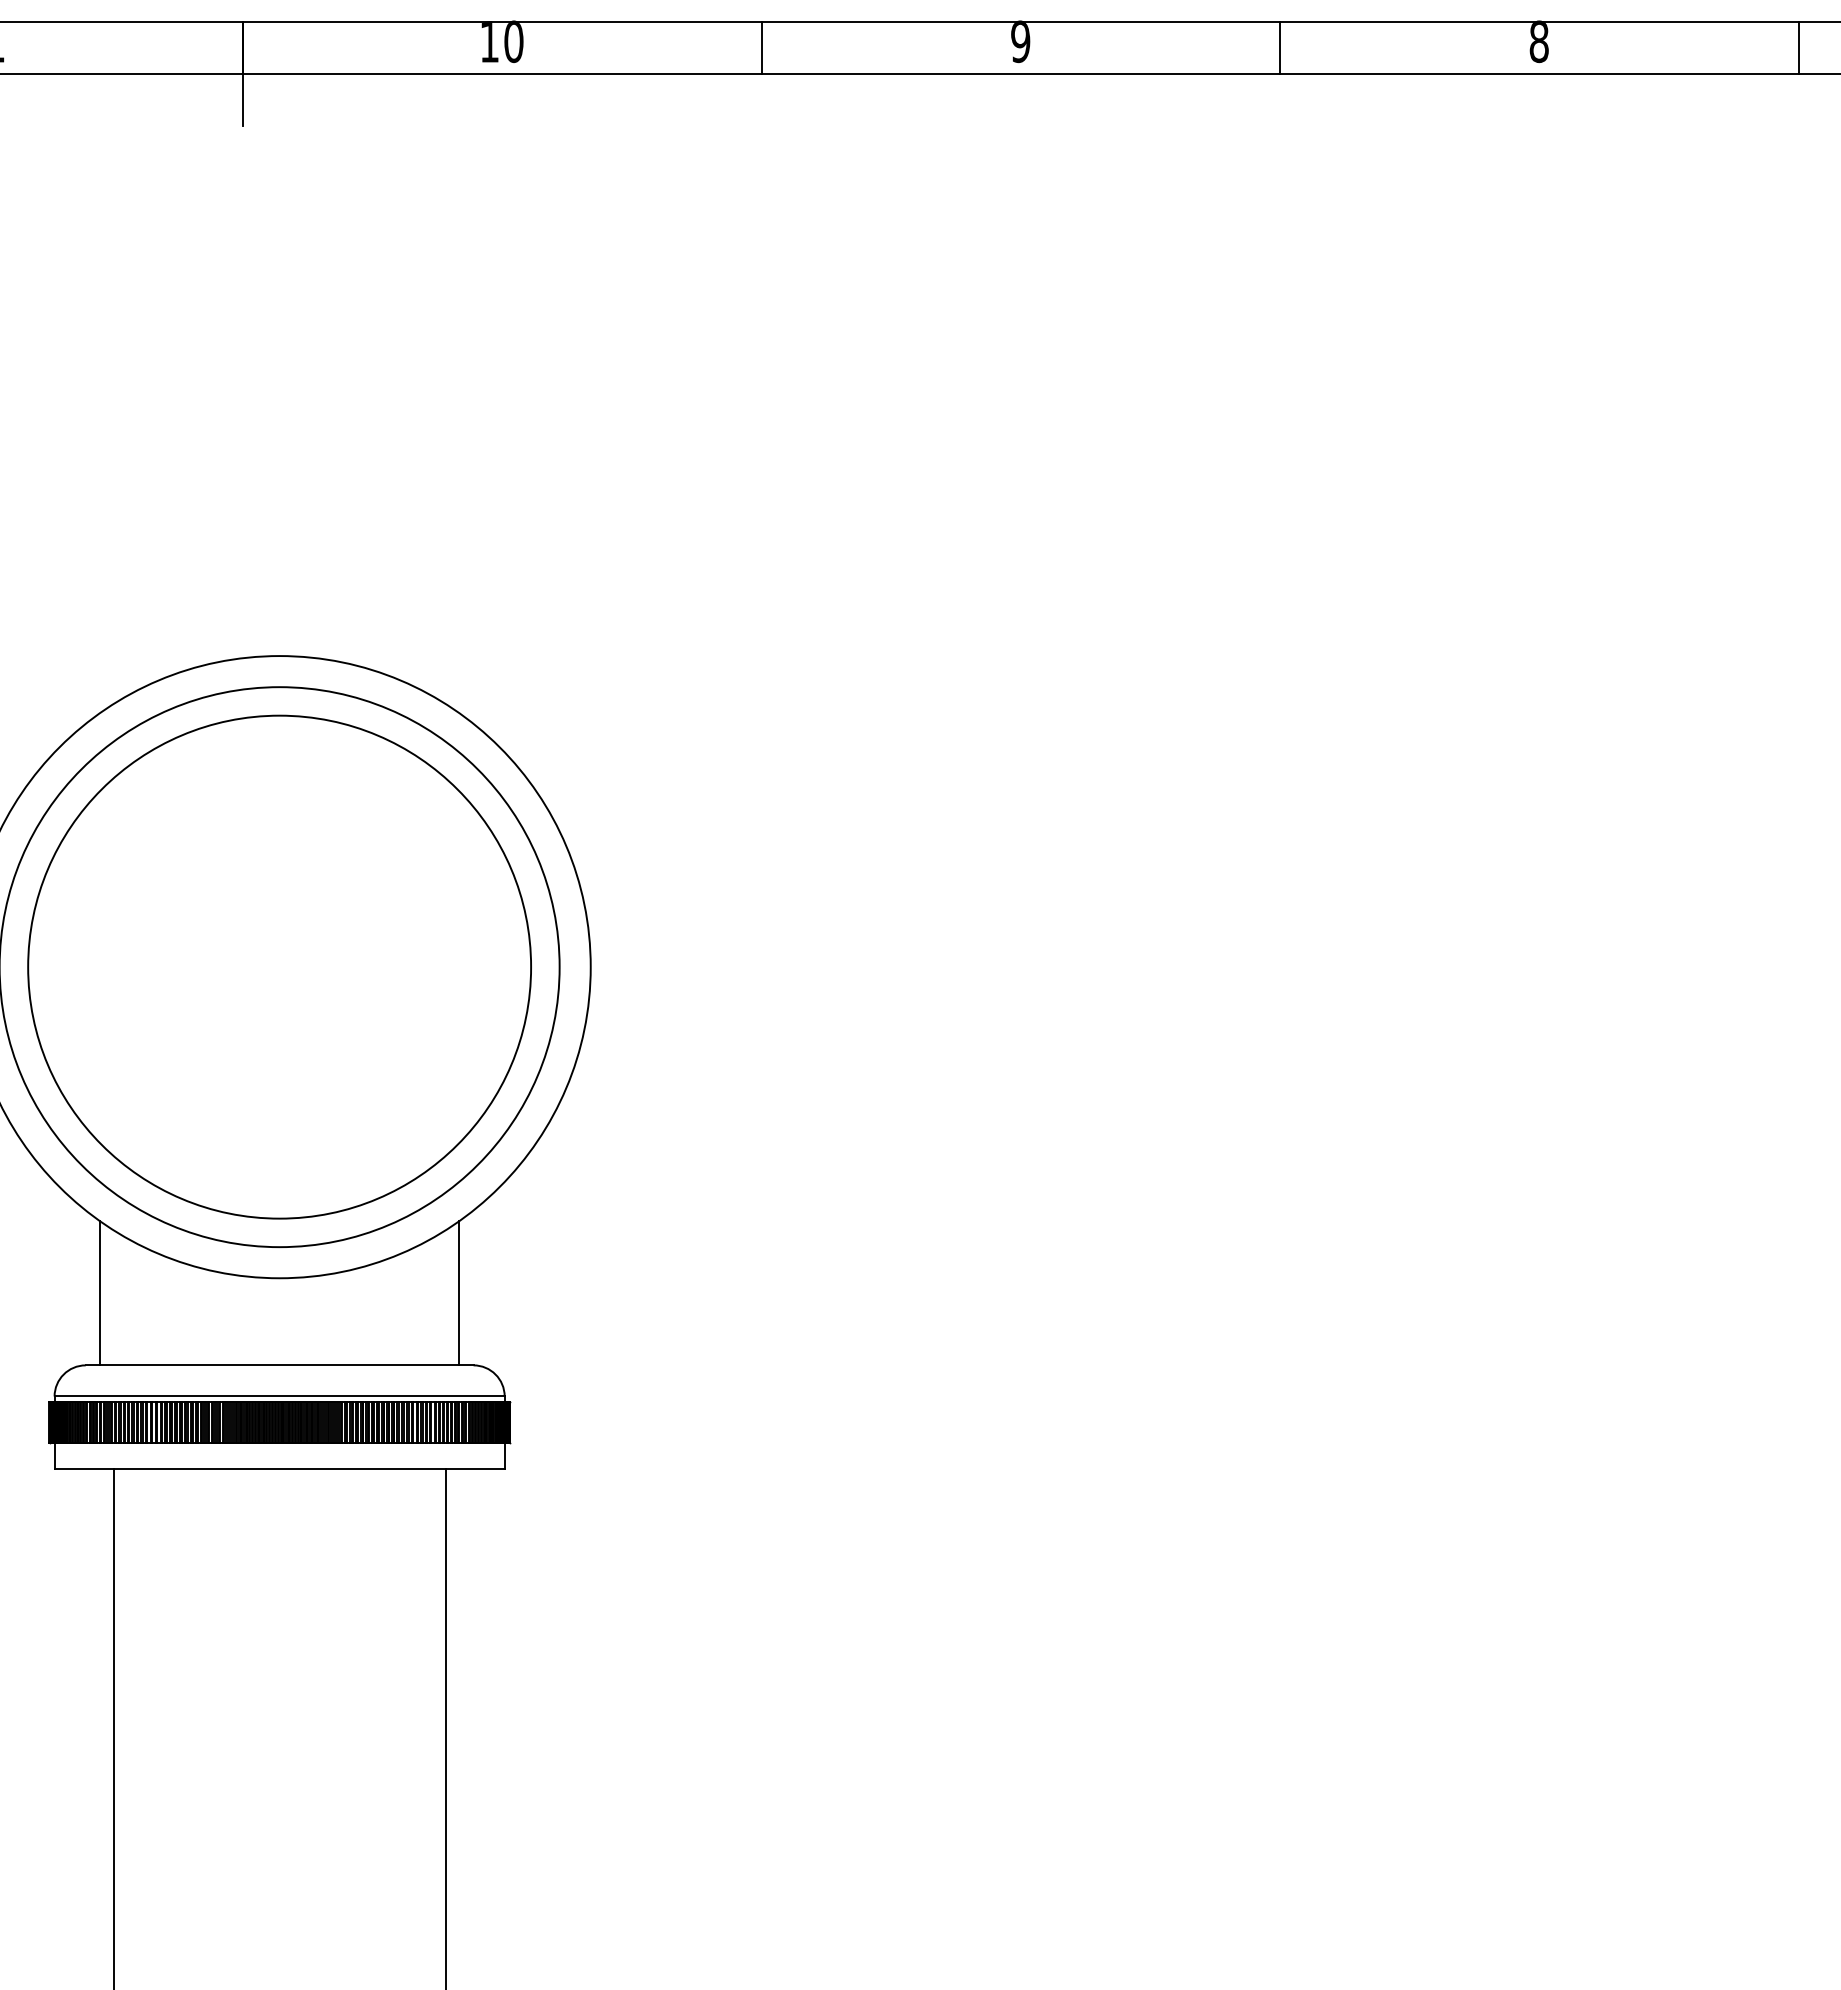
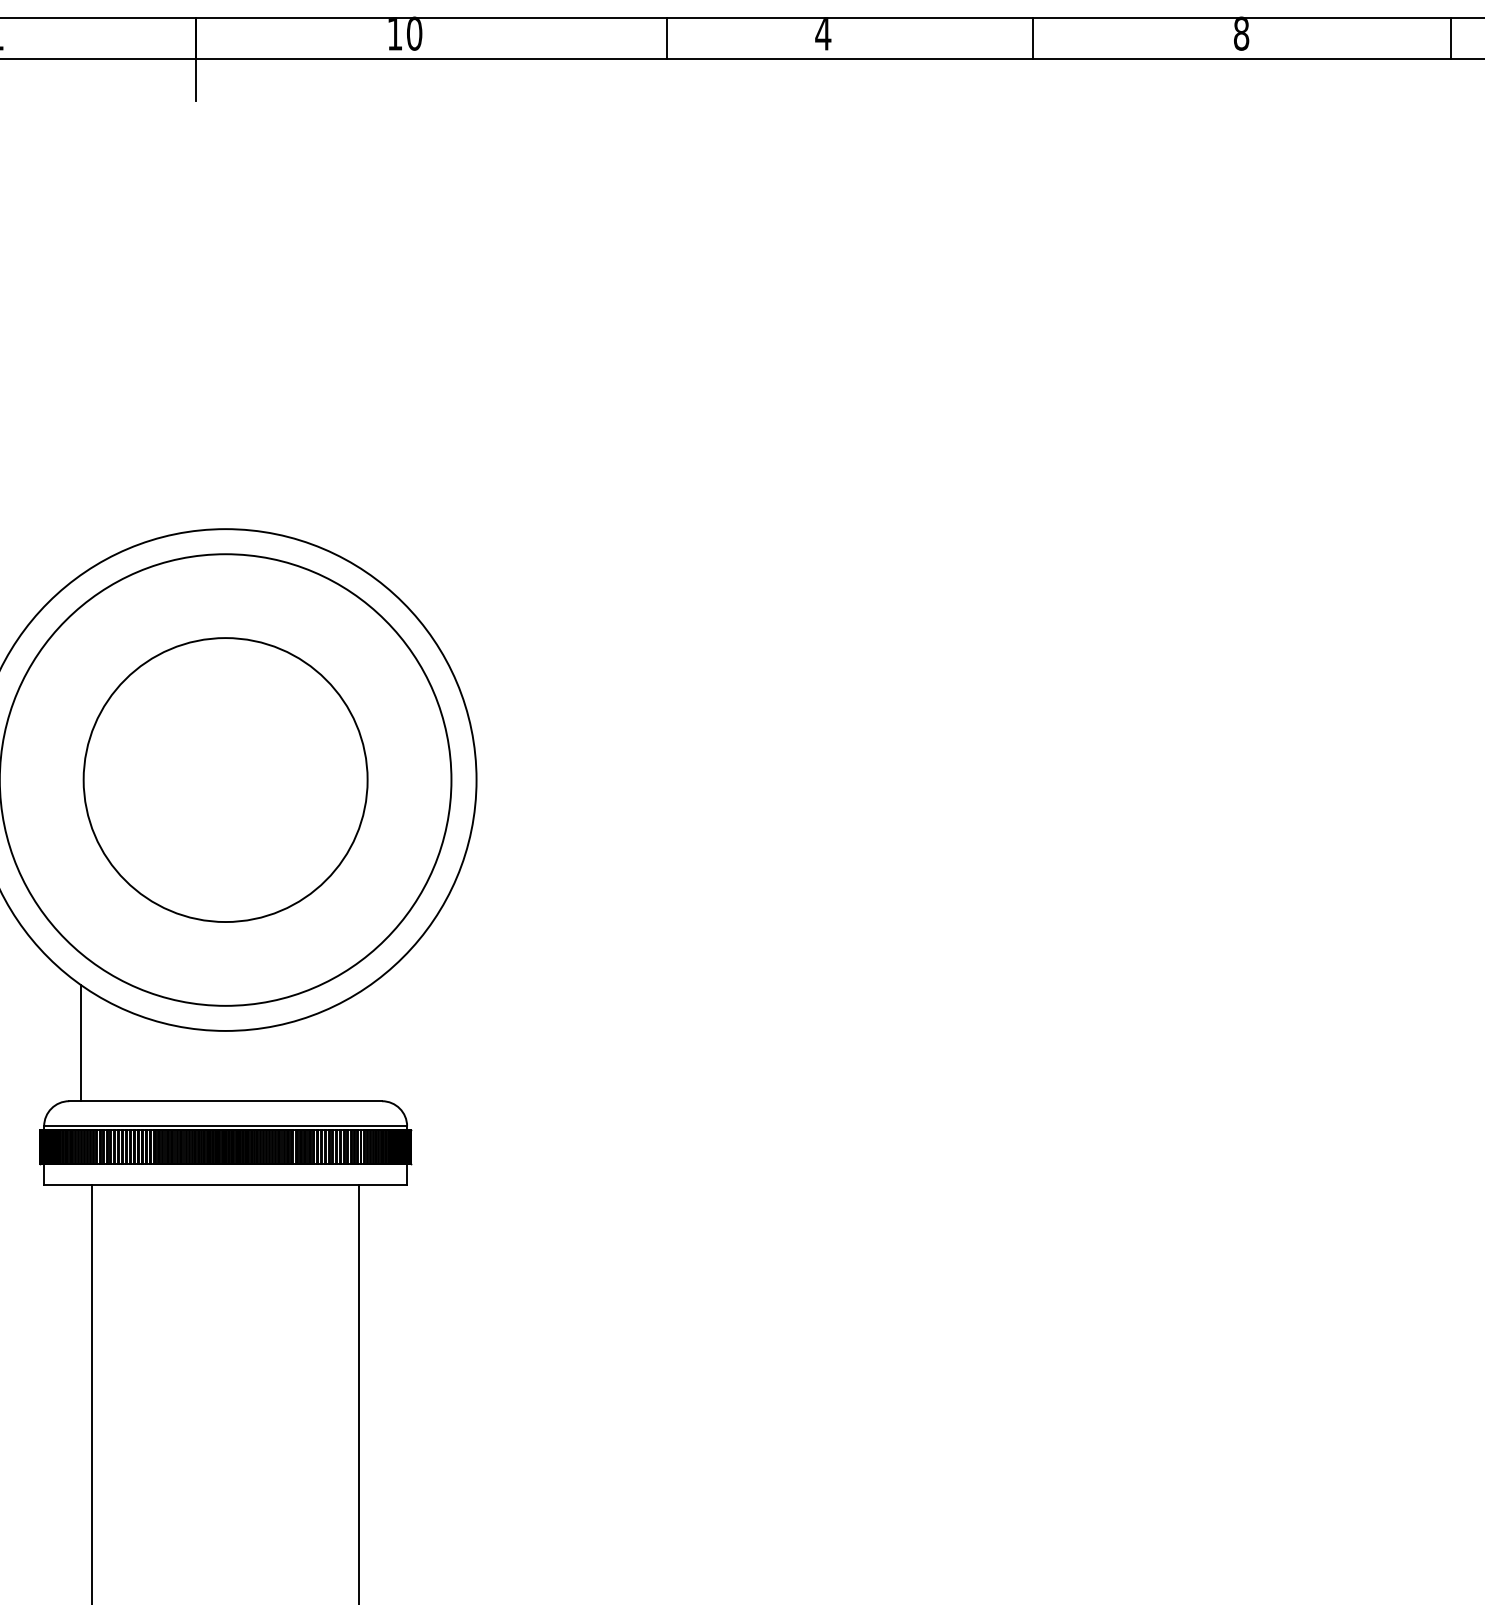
text: (1020, 41) -> (823, 33), 9 -> 4
line: (761, 47) -> (666, 38), moved
circle: (279, 966) -> (225, 779), size x0.7
line: (459, 1293) -> (370, 1043), removed

